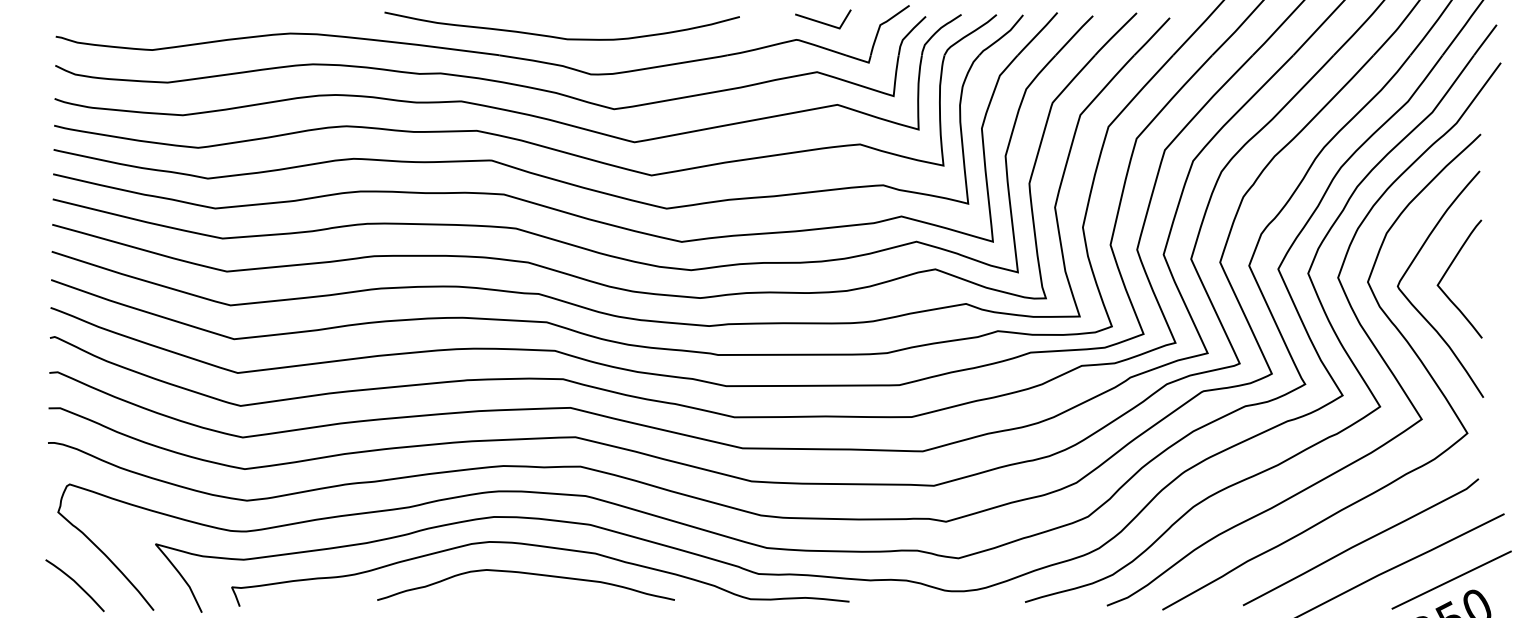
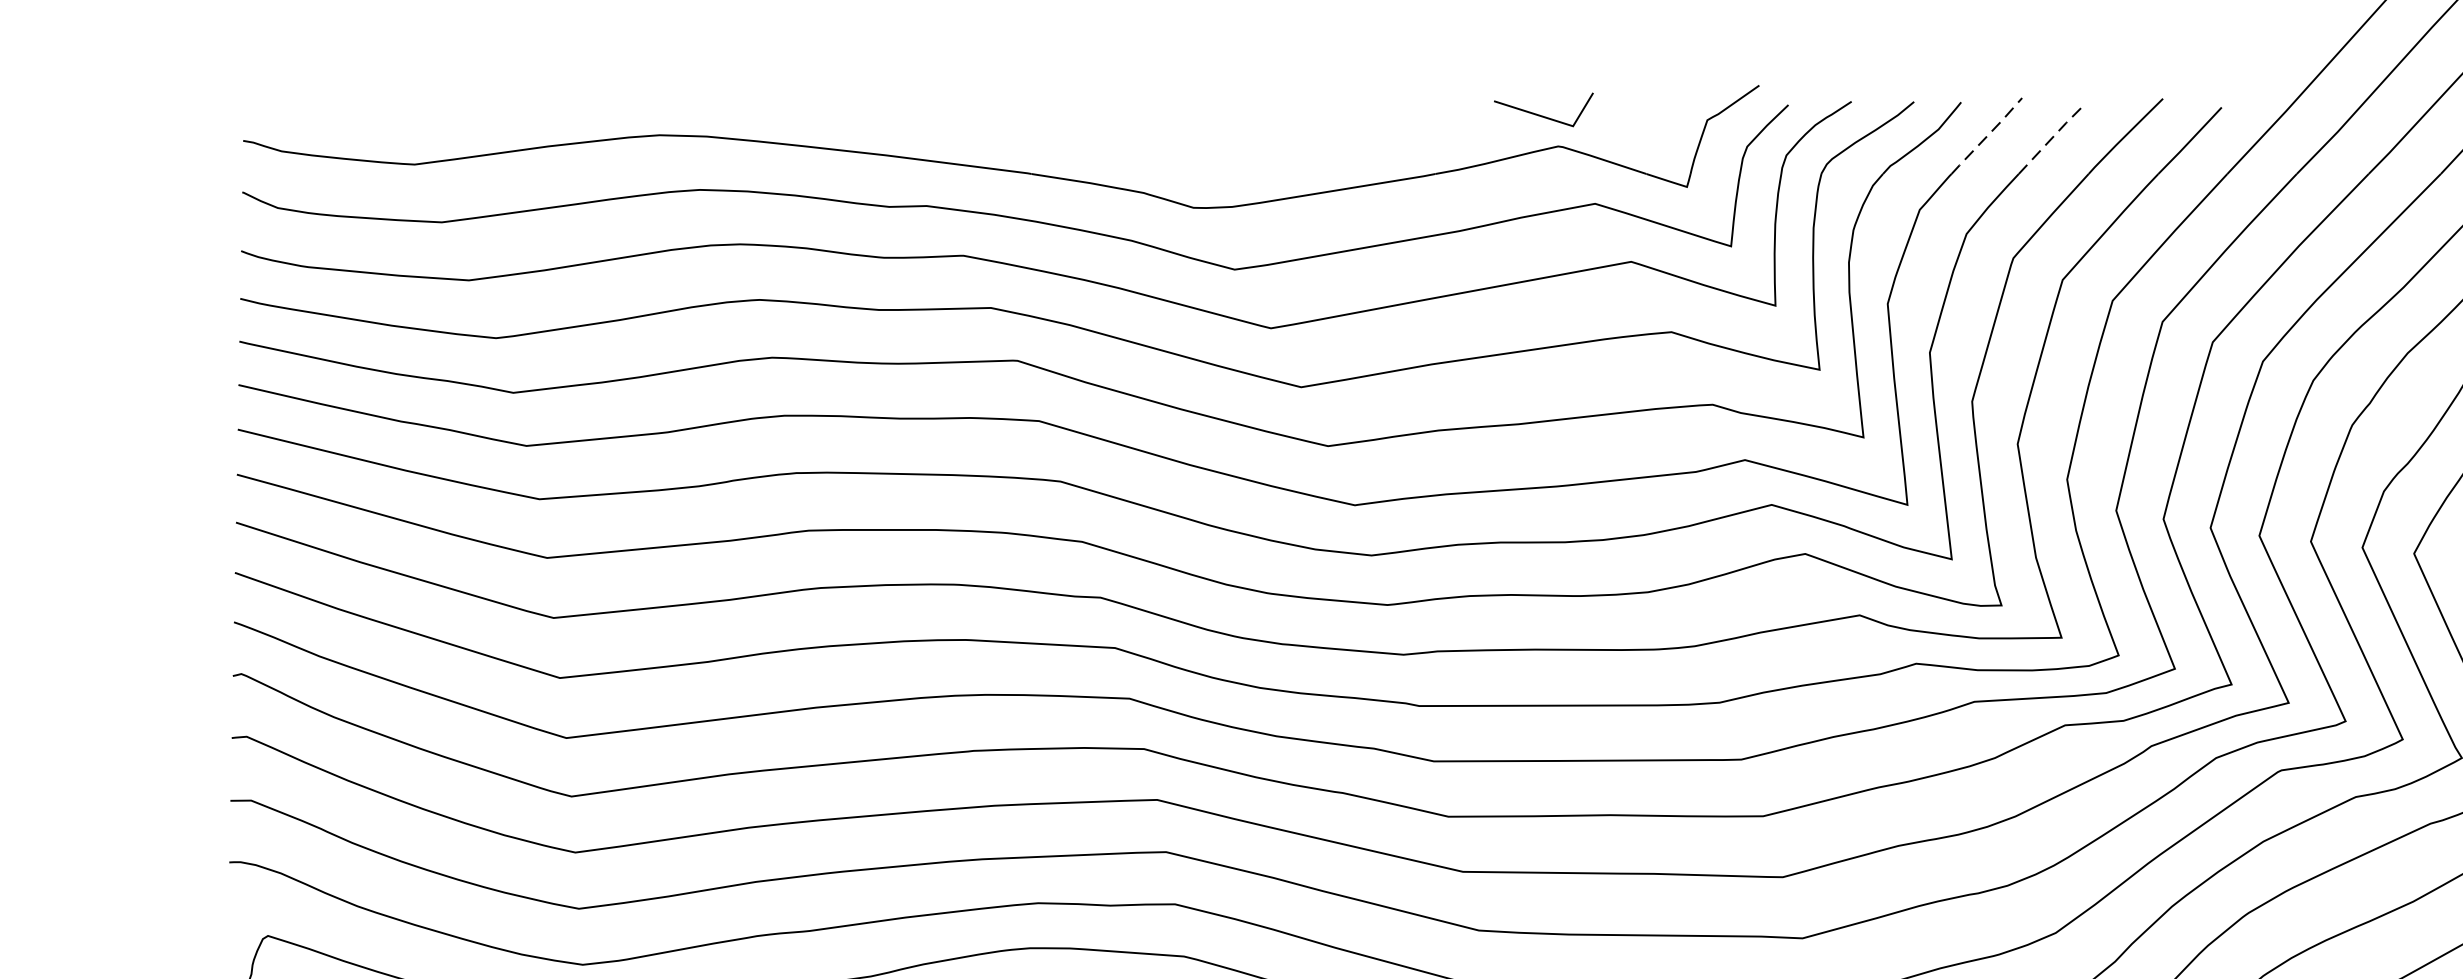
line: (821, 21) -> (1540, 113), moved
line: (1038, 34) -> (1988, 136), solid -> dashed
line: (1075, 34) -> (2053, 136), solid -> dashed
curve: (557, 36) -> (1134, 140), removed

